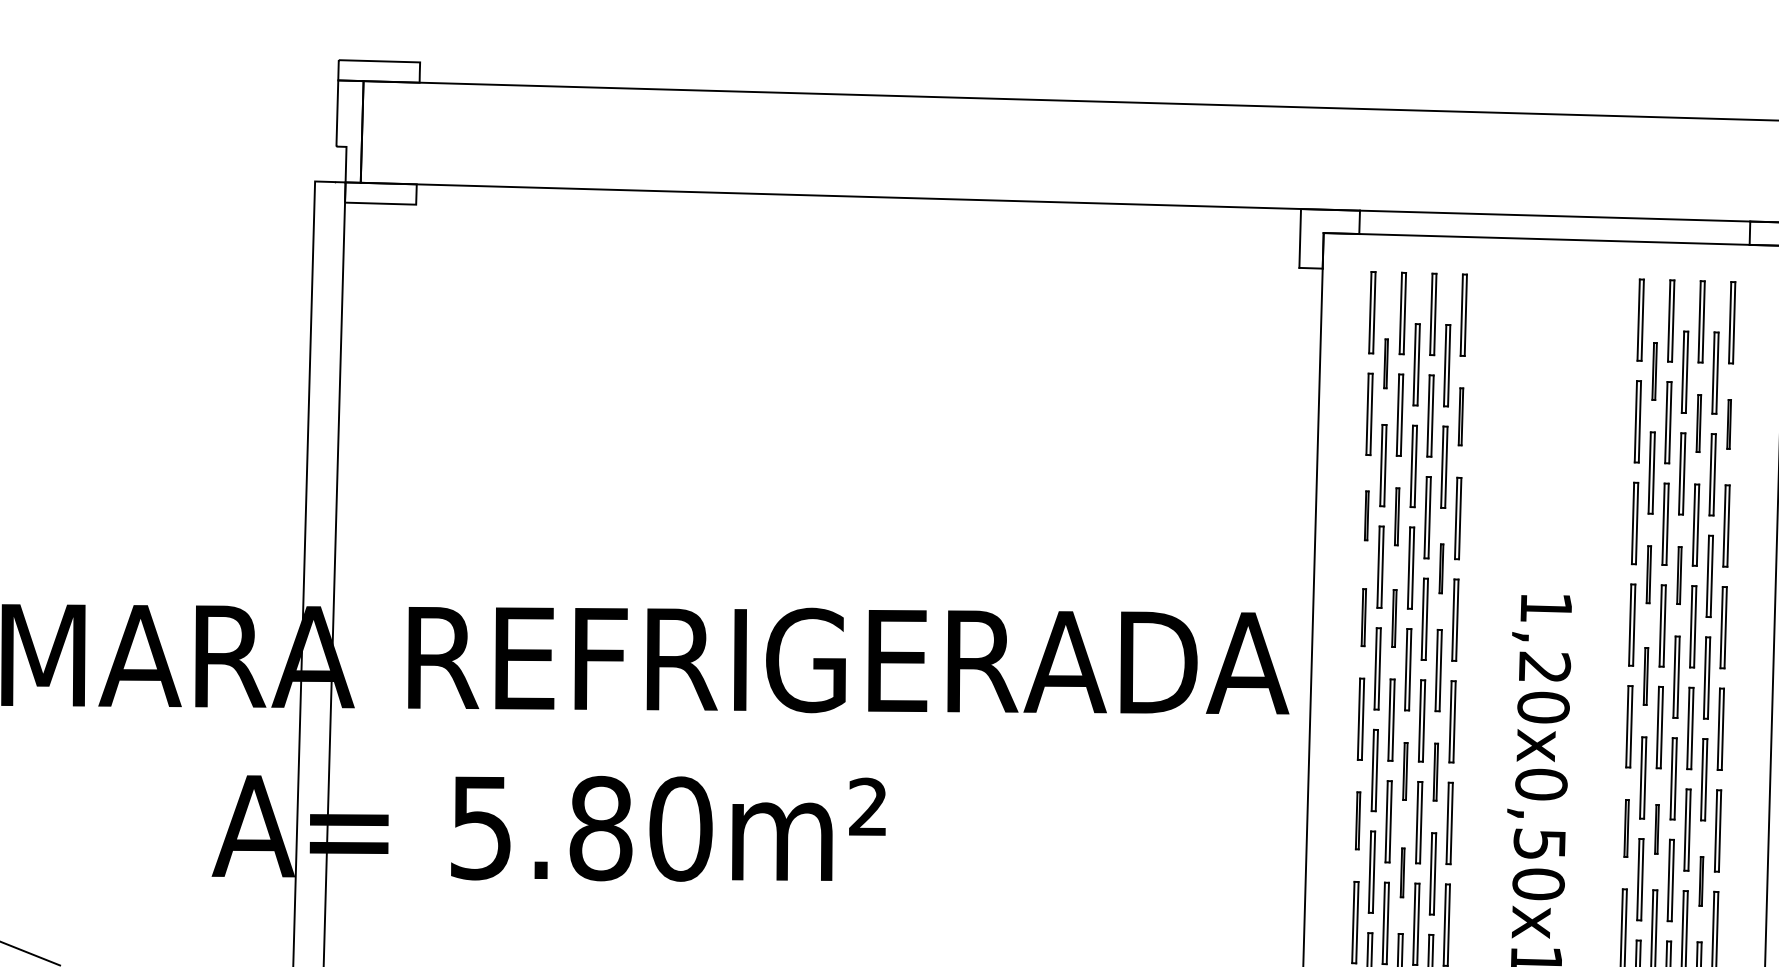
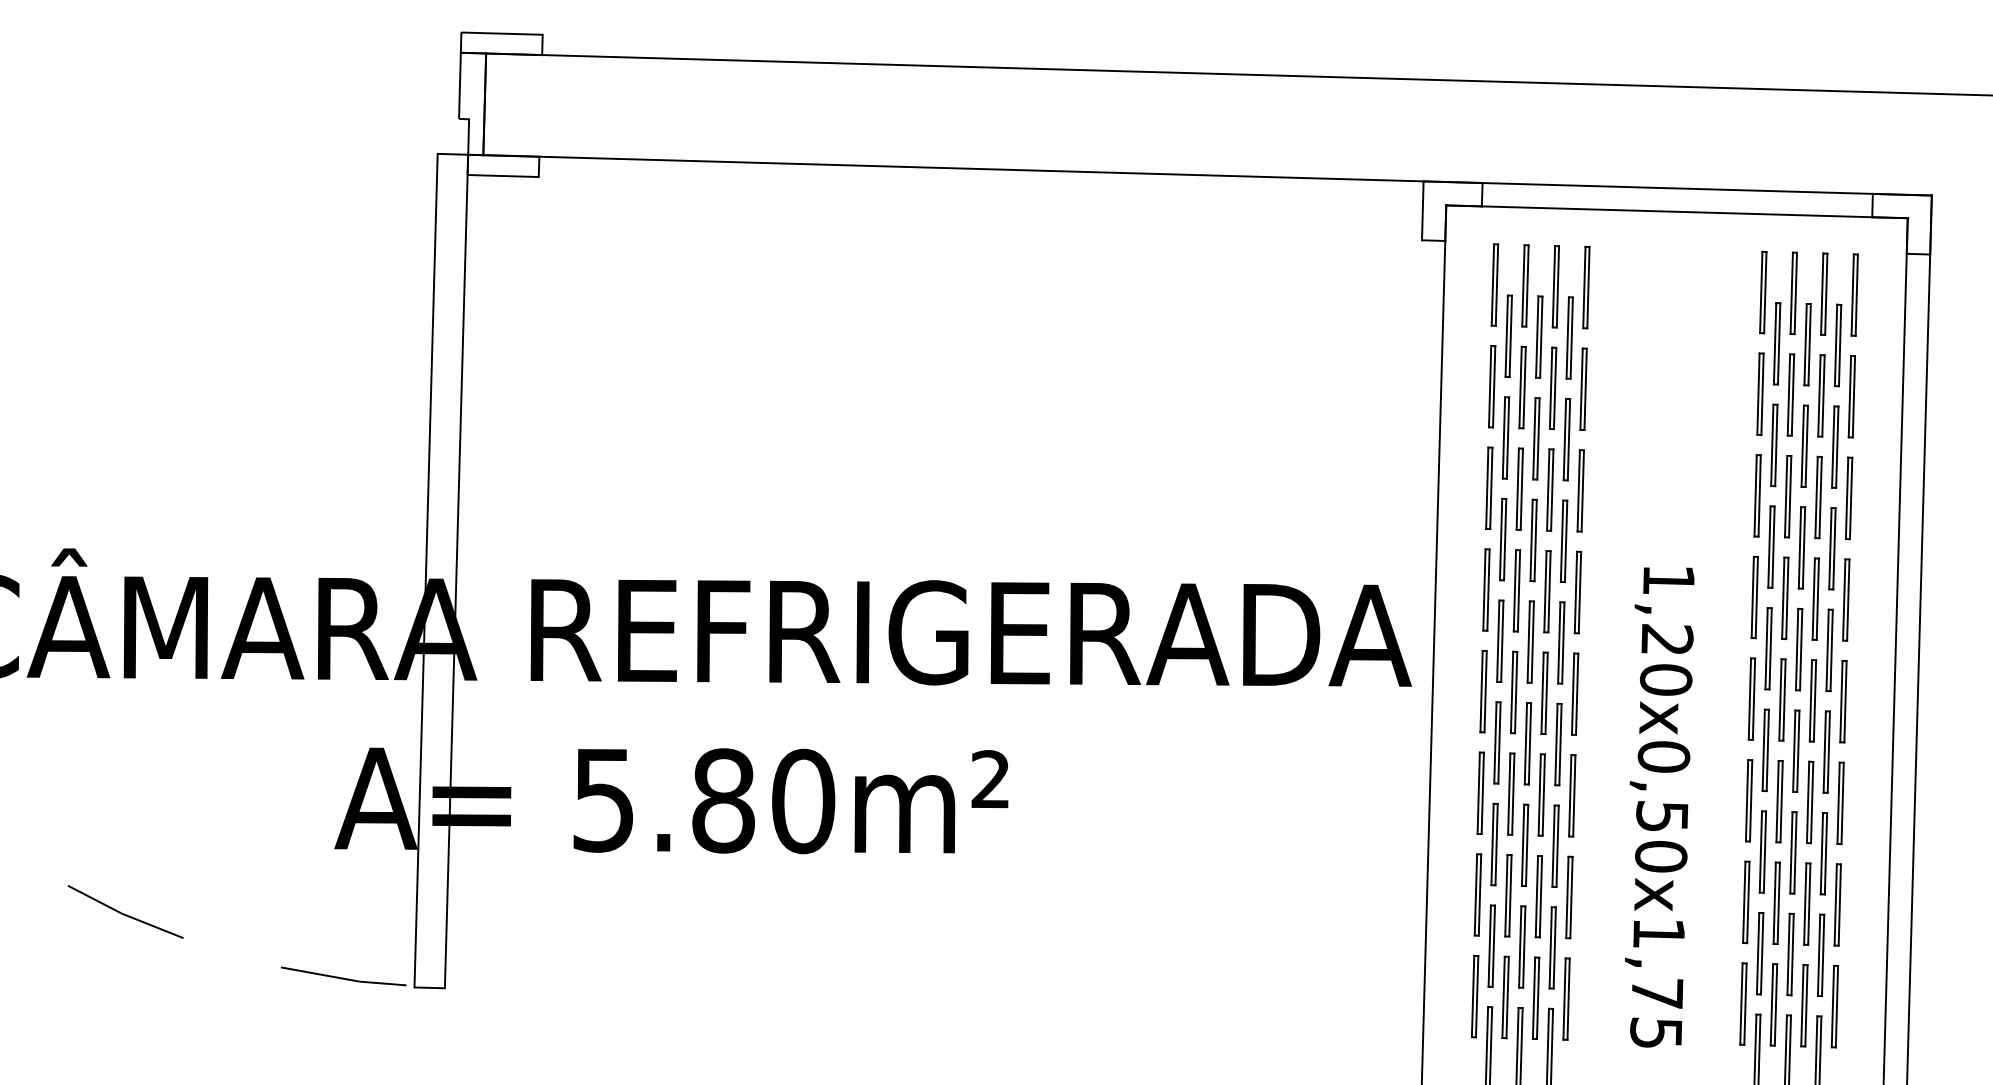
part: (1385, 363) -> (1508, 335), size x1.67
part: (1654, 371) -> (1777, 343), size x1.43
part: (1460, 416) -> (1583, 388), size x1.43
part: (1698, 423) -> (1821, 395), size x1.43
part: (1728, 424) -> (1851, 396), size x1.67
part: (1366, 515) -> (1489, 487), size x1.67
part: (1396, 516) -> (1519, 488), size x1.43
part: (1440, 568) -> (1563, 540), size x1.67
part: (1648, 574) -> (1771, 546), size x1.43
part: (1678, 575) -> (1801, 547), size x1.43
part: (1363, 617) -> (1486, 589), size x1.43
part: (1393, 618) -> (1516, 590), size x1.43
part: (1645, 676) -> (1768, 648), size x1.43
part: (1404, 771) -> (1527, 743), size x1.43
part: (1435, 772) -> (1558, 744), size x1.43
part: (1357, 820) -> (1480, 792), size x1.43
part: (1626, 828) -> (1749, 800), size x1.43
part: (1656, 829) -> (1779, 801), size x1.67
part: (1402, 872) -> (1525, 844), size x1.67
part: (1700, 881) -> (1823, 853), size x1.67

